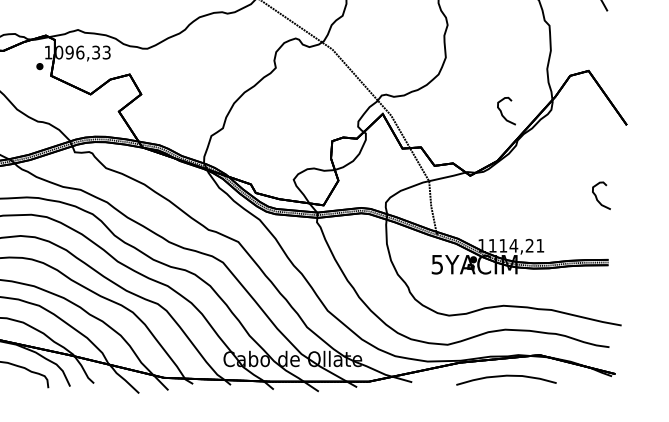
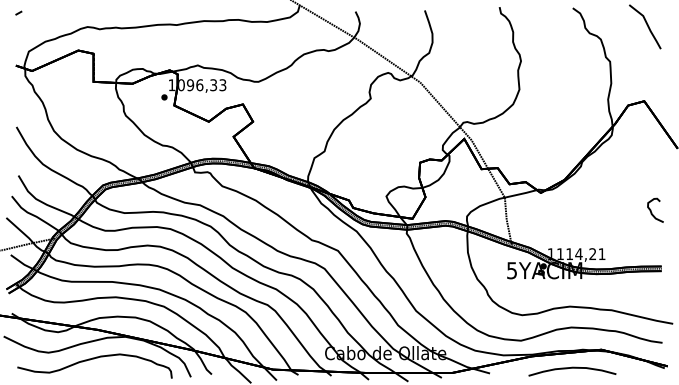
curve: (501, 111) -> (568, 136), removed

